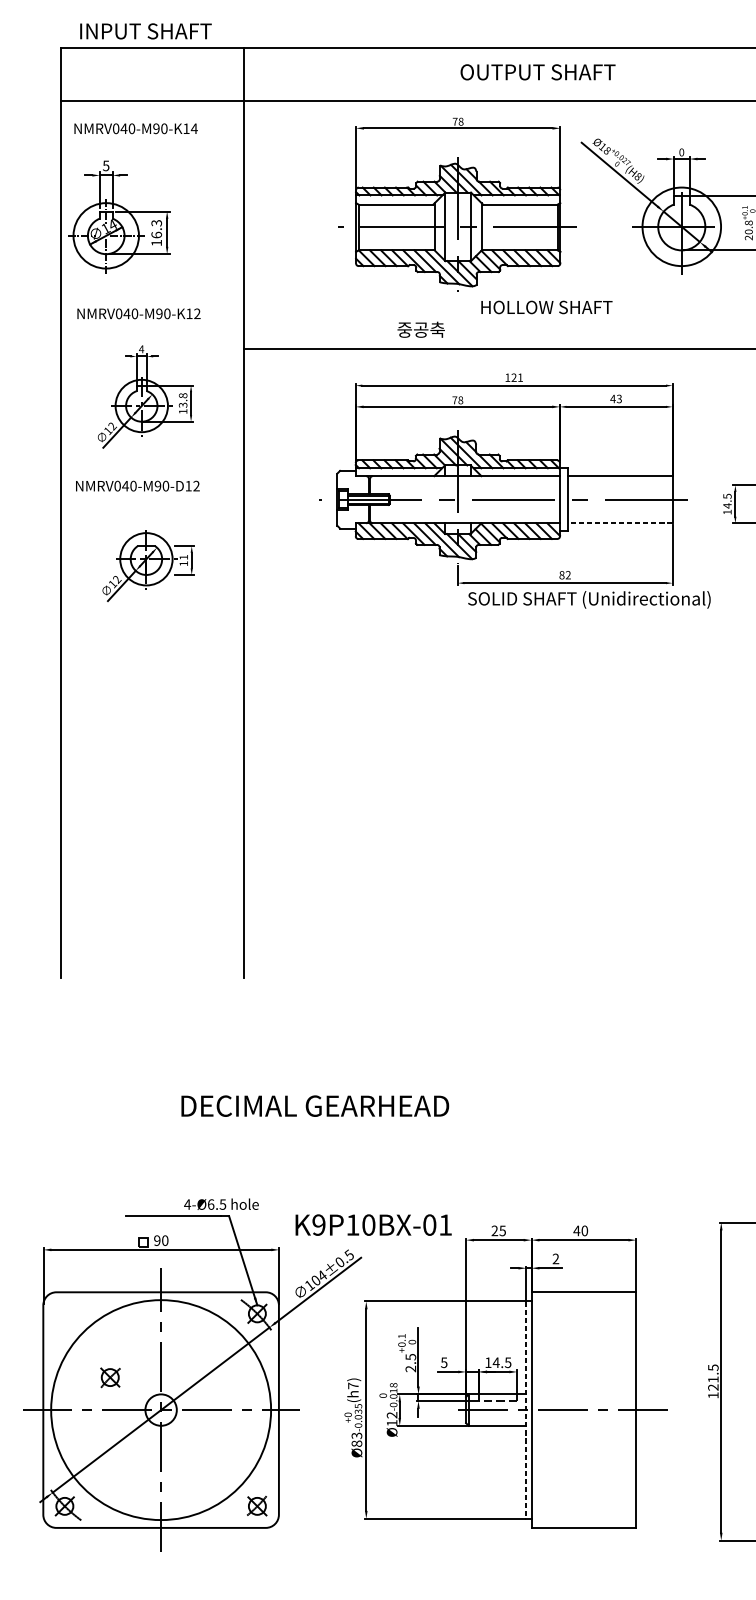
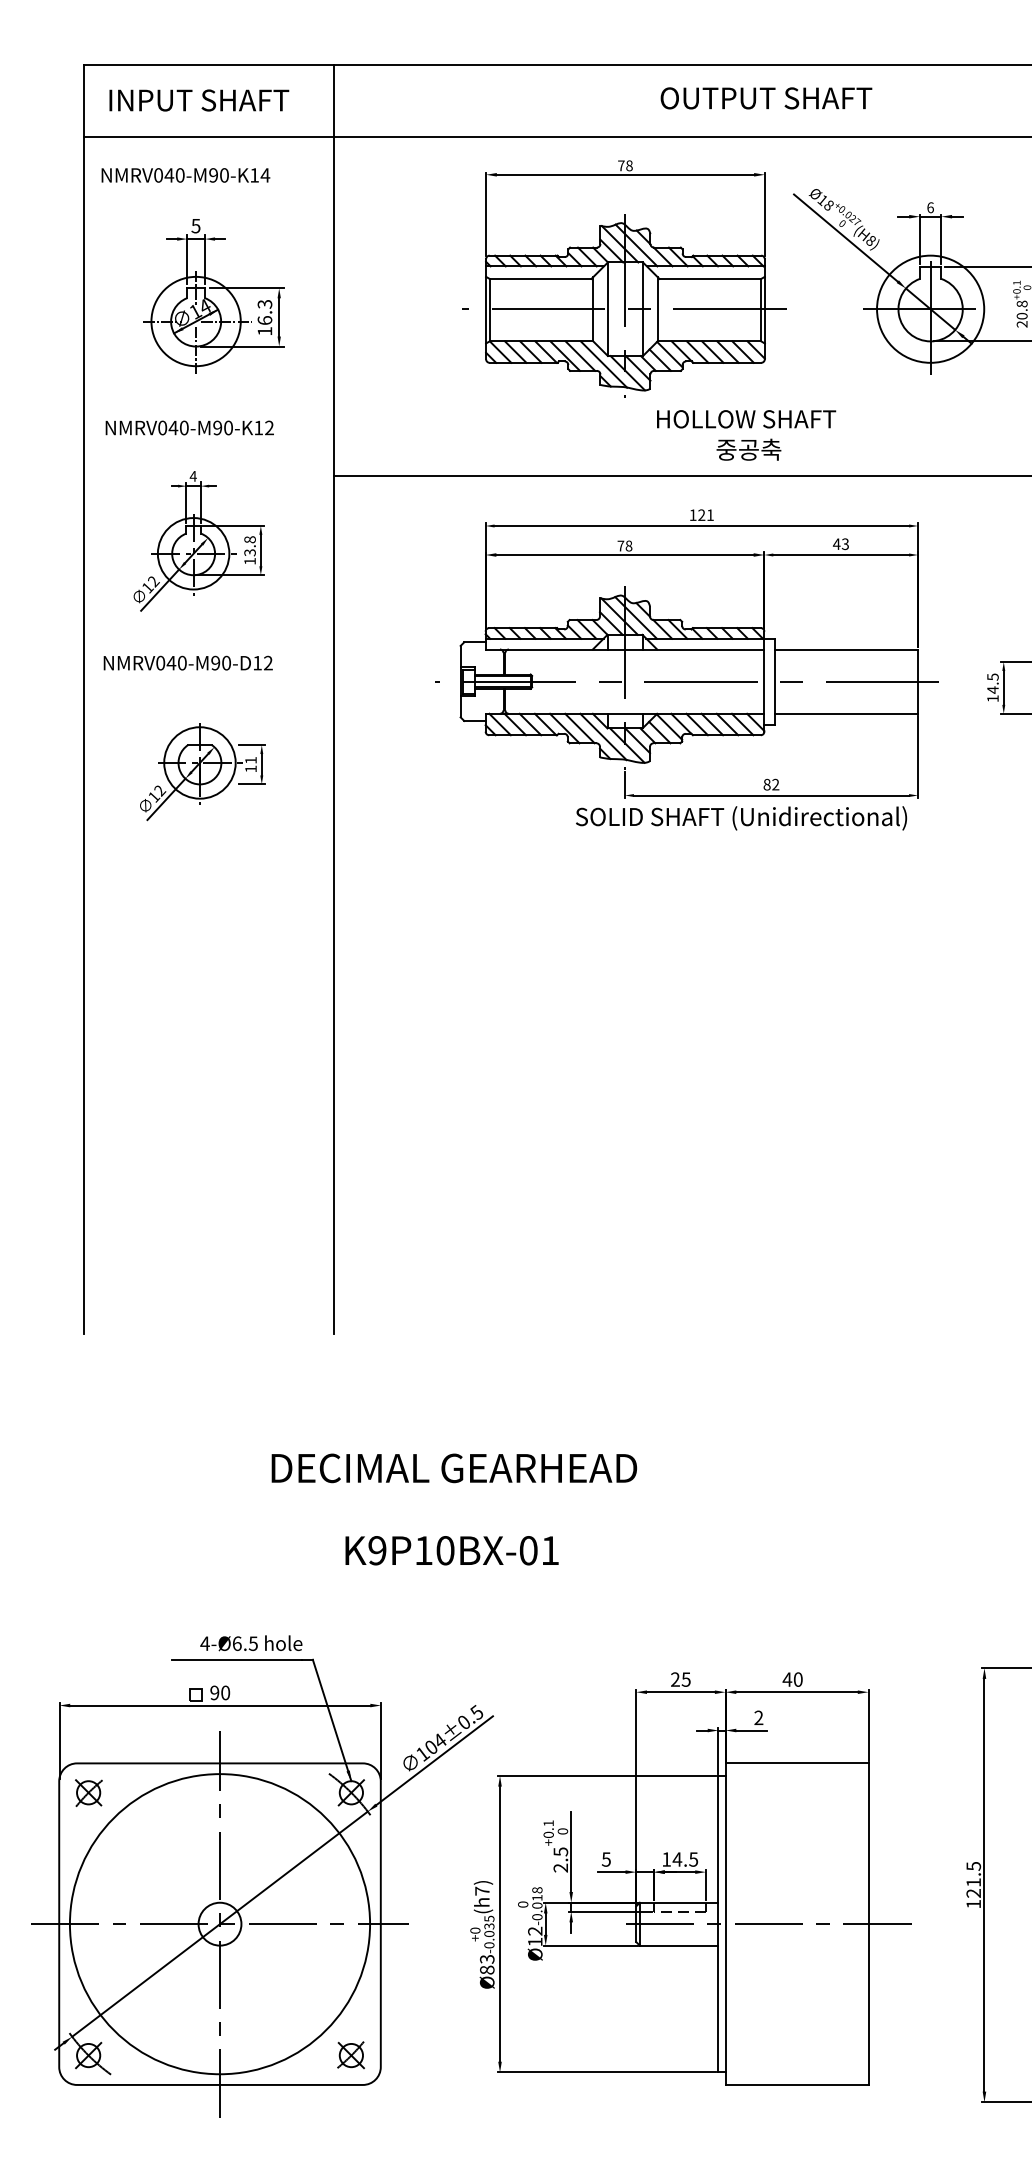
text: (146, 31) -> (199, 100), moved
text: (538, 72) -> (766, 98), moved
text: (681, 152) -> (930, 207), 0 -> 6
part: (118, 217) -> (213, 296), moved
text: (420, 329) -> (748, 449), moved
line: (620, 523) -> (846, 713), dashed -> solid
text: (589, 599) -> (741, 818), moved
text: (315, 1106) -> (454, 1468), moved
text: (221, 1204) -> (251, 1643), moved
text: (373, 1224) -> (451, 1550), moved
part: (110, 1377) -> (88, 1792), moved
line: (526, 1410) -> (718, 1924), dashed -> solid

